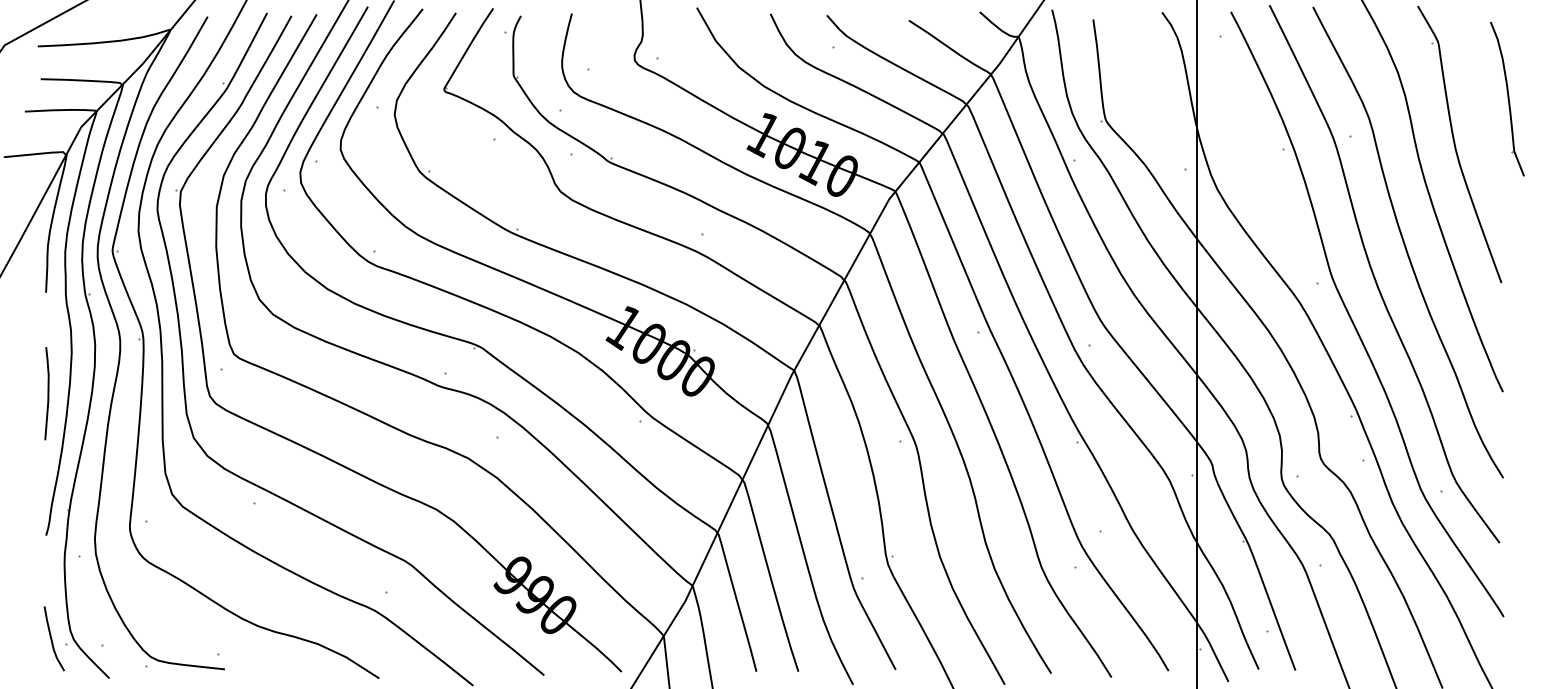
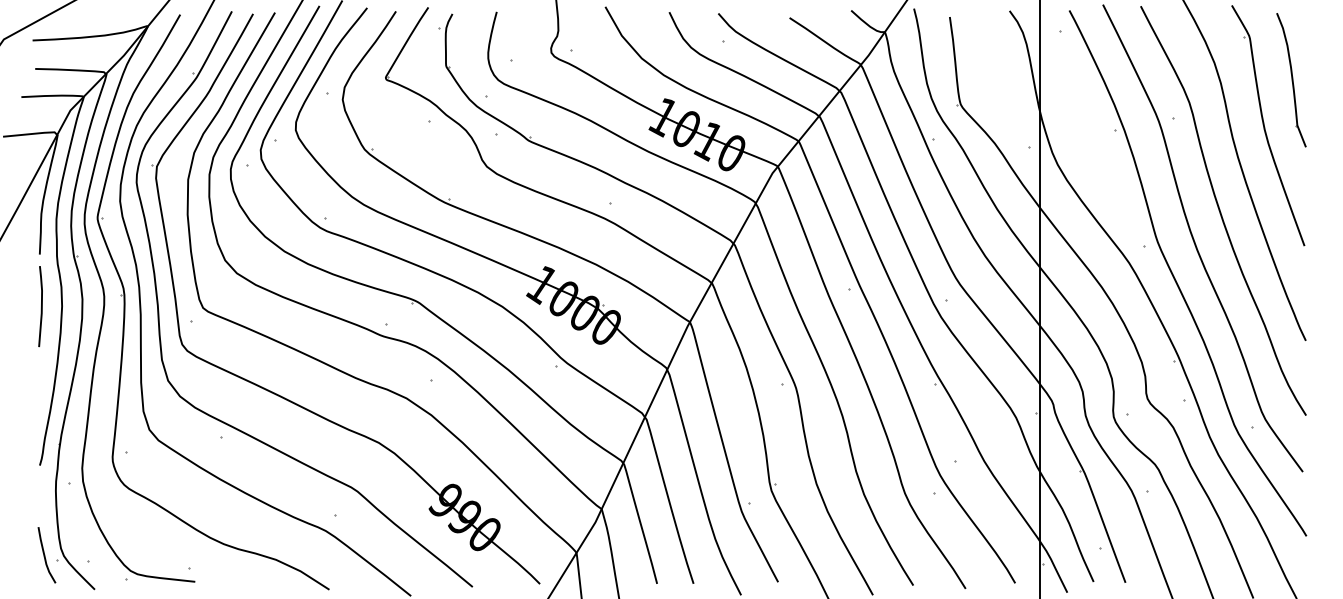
part: (1507, 98) -> (1291, 79), moved
line: (47, 393) -> (41, 306), moved

